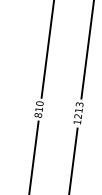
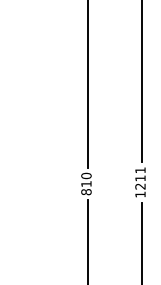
text: (79, 104) -> (140, 170), 1213 -> 1211

